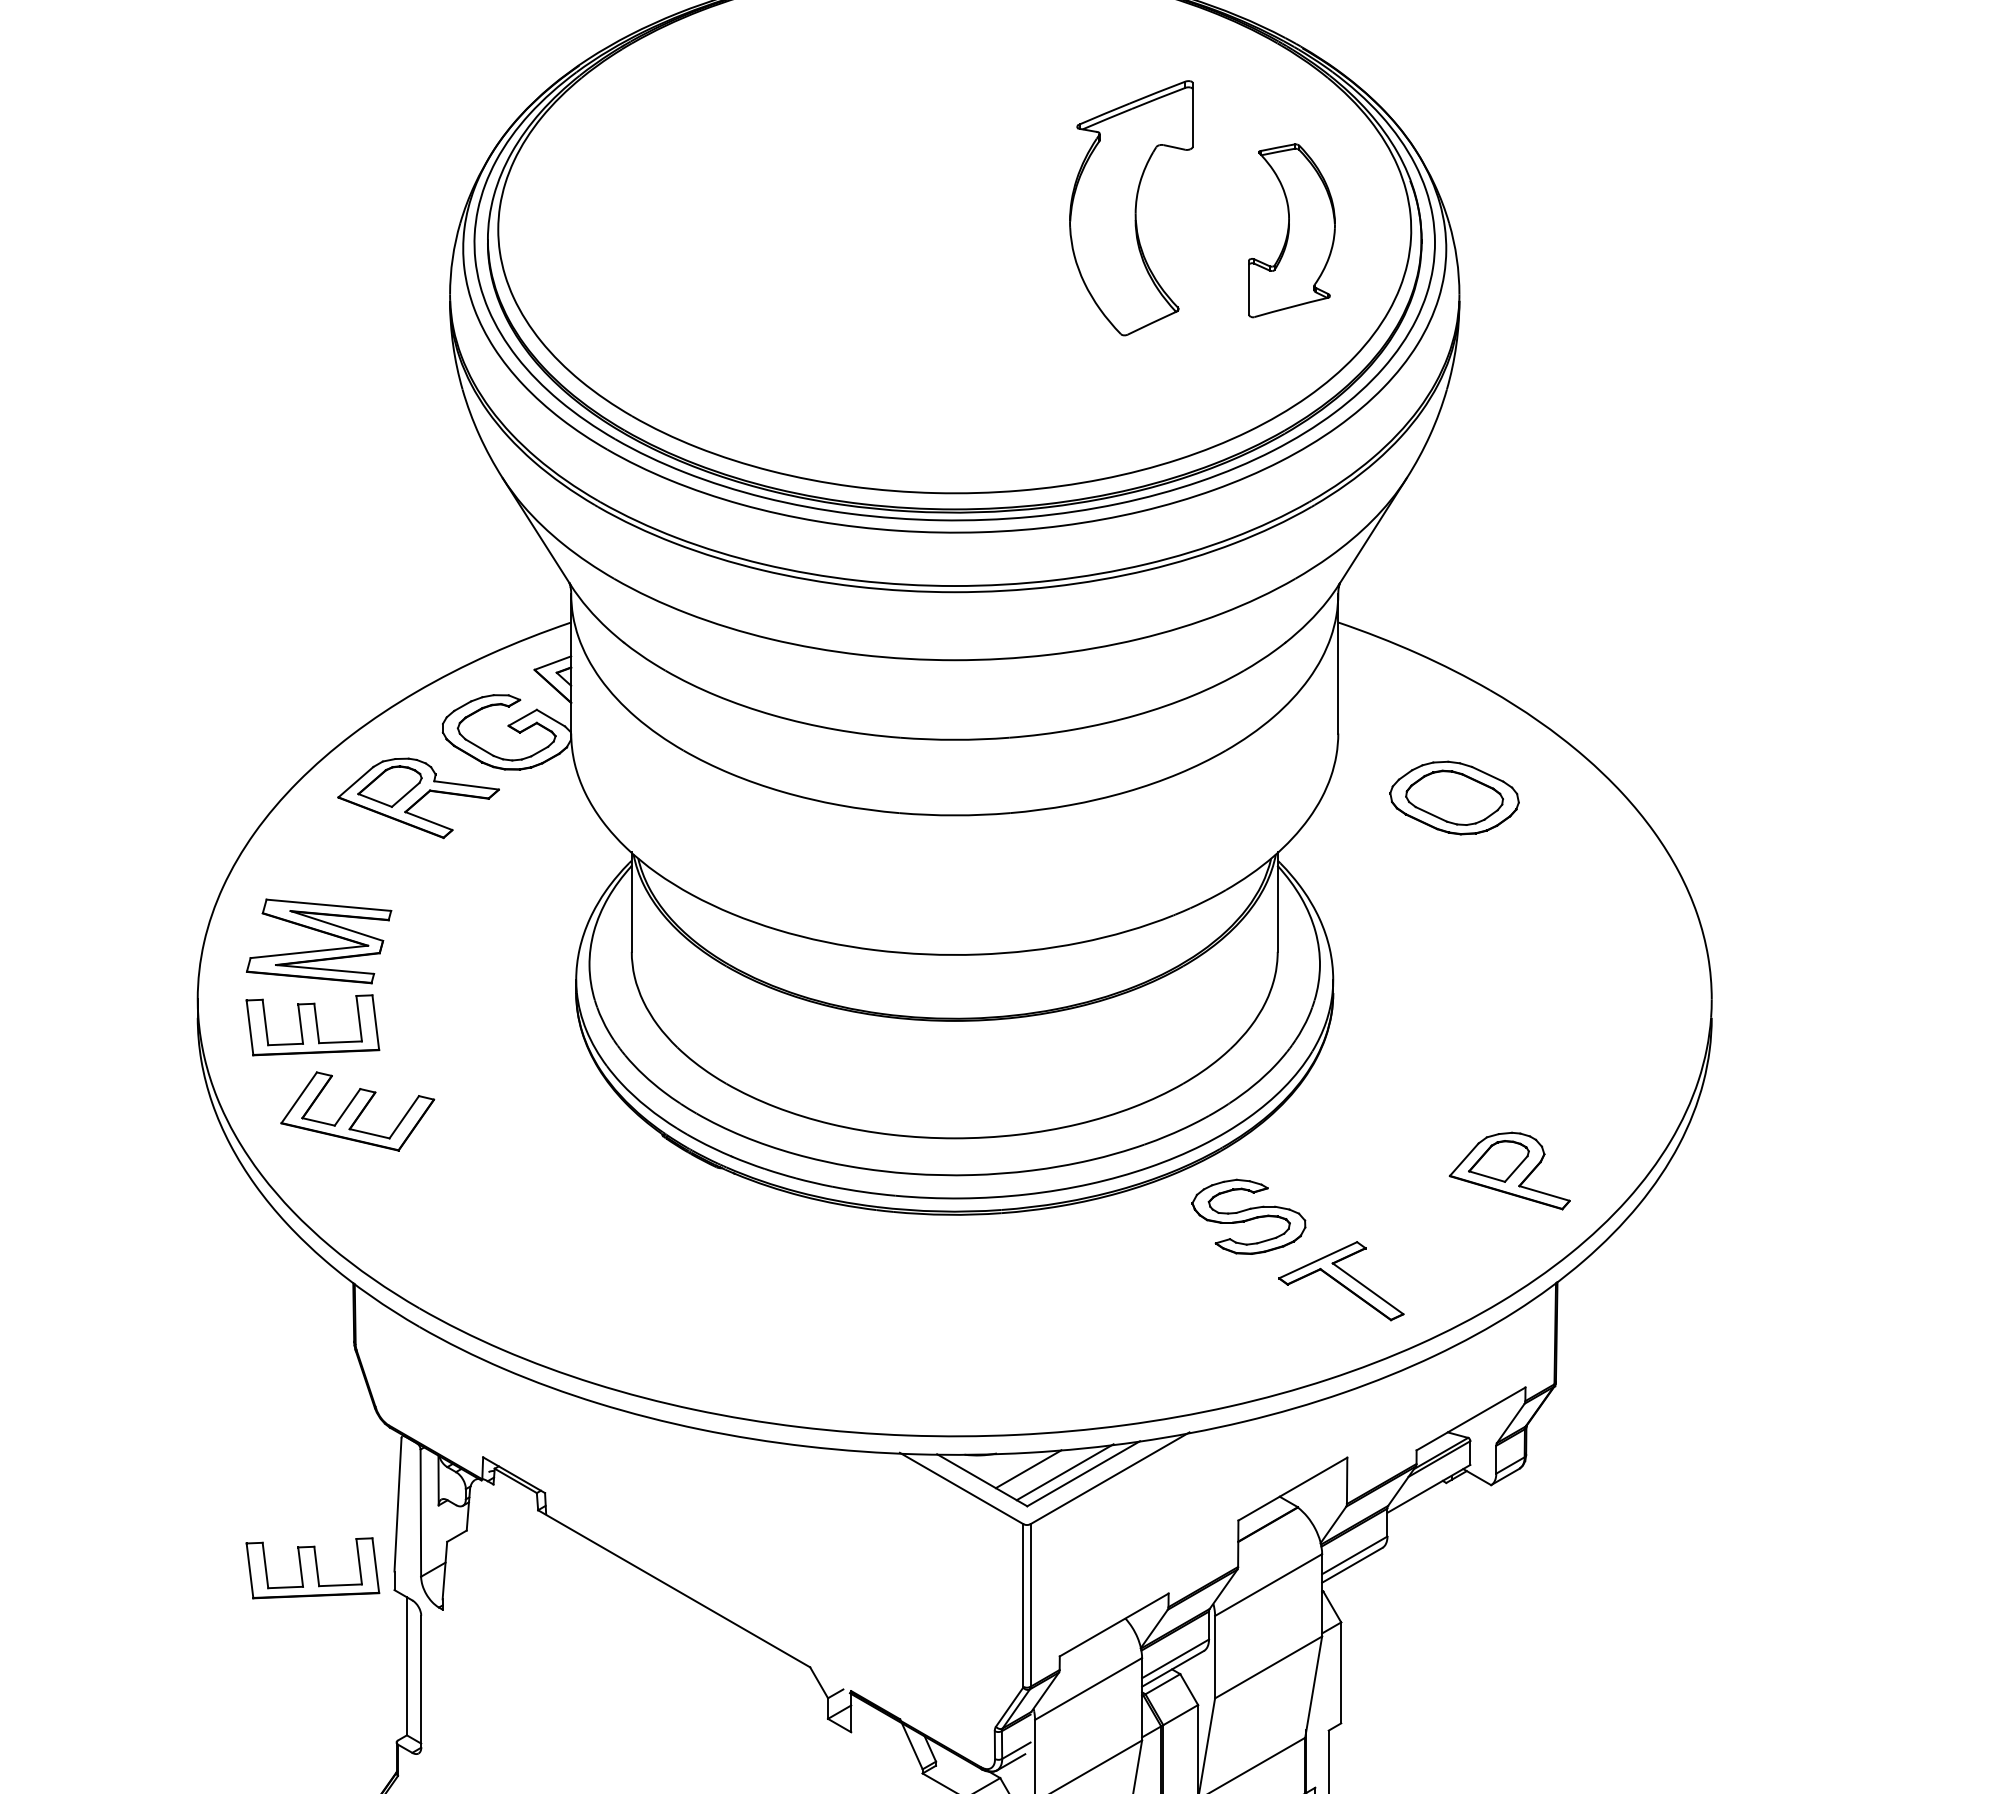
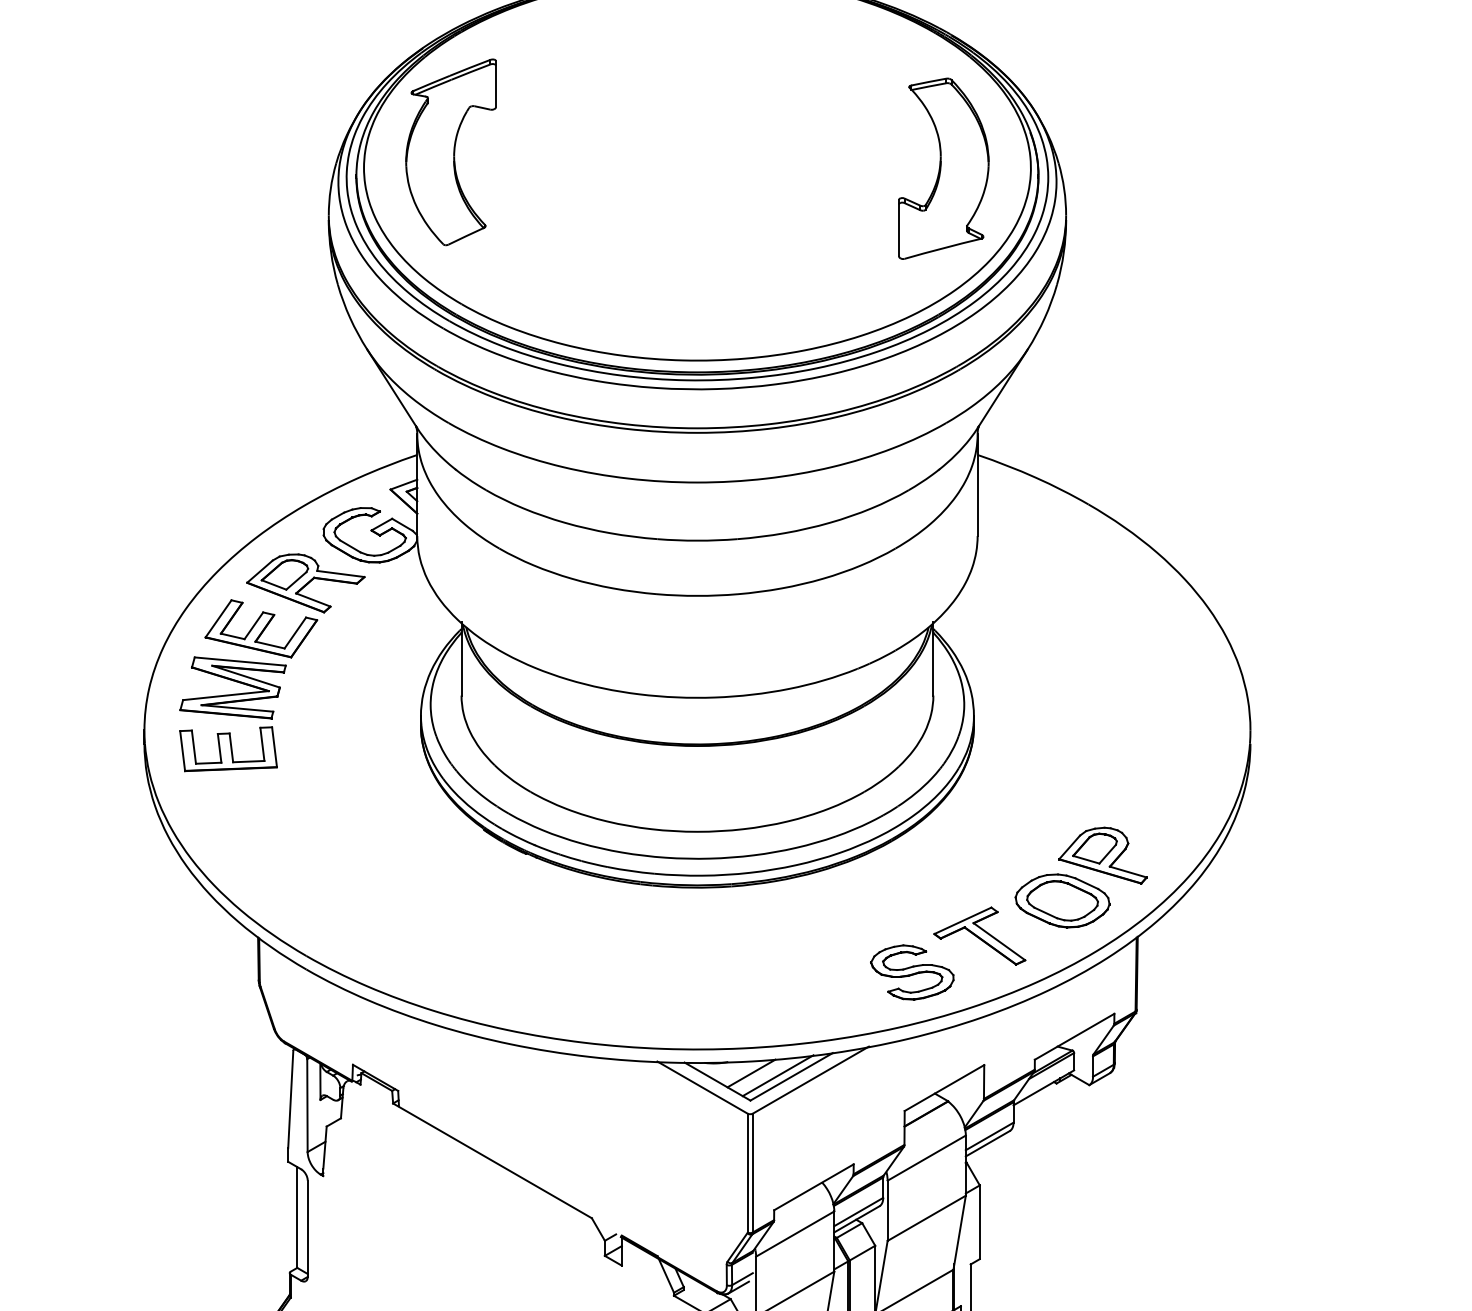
part: (1131, 208) -> (451, 152), moved
part: (1291, 230) -> (943, 168), size x1.43
part: (1454, 797) -> (1062, 900), moved
part: (357, 1111) -> (261, 628), moved
part: (1248, 1216) -> (912, 972), moved
part: (312, 1568) -> (228, 1146), removed

